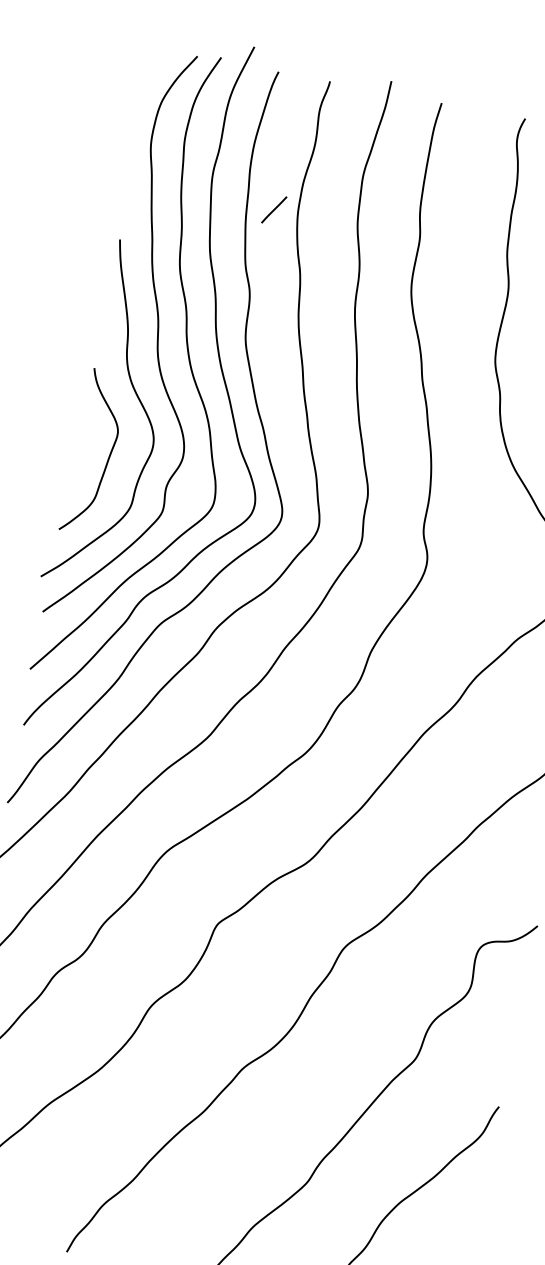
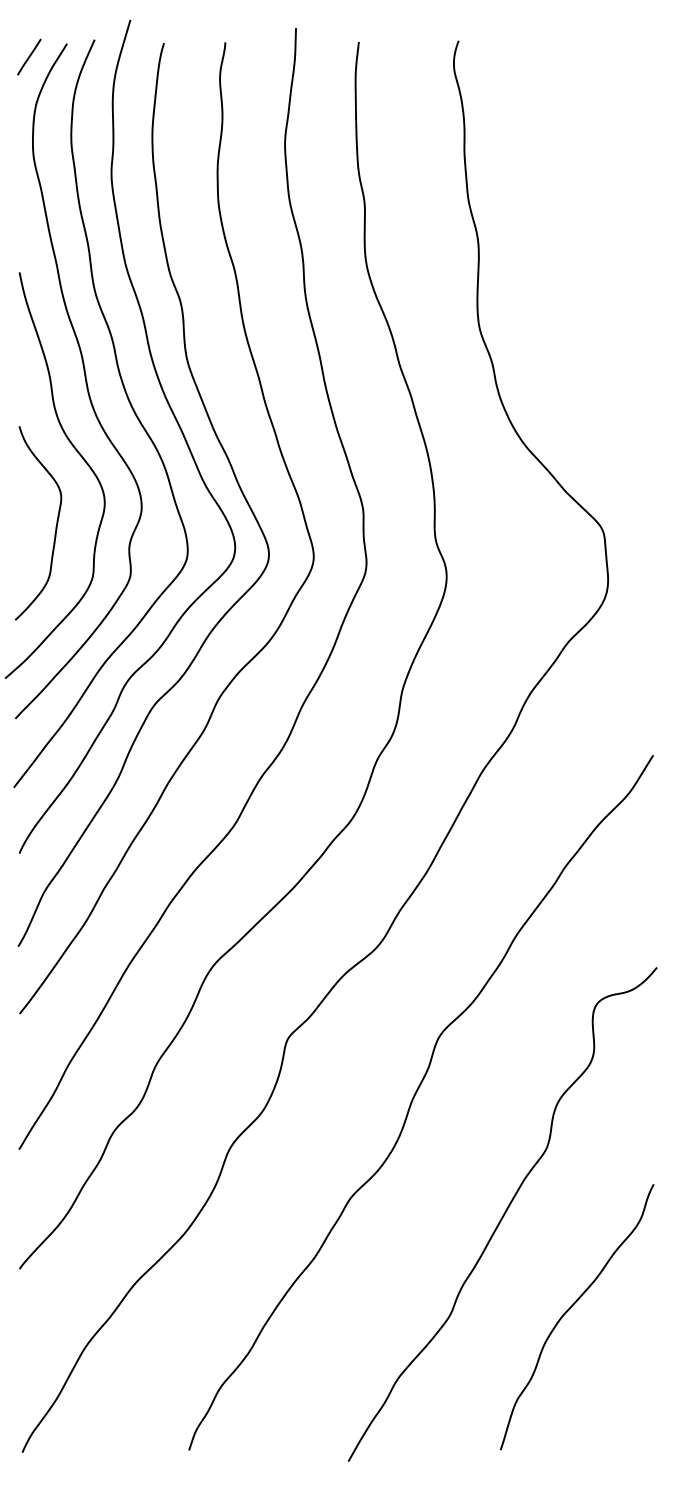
line: (274, 209) -> (29, 56), moved

